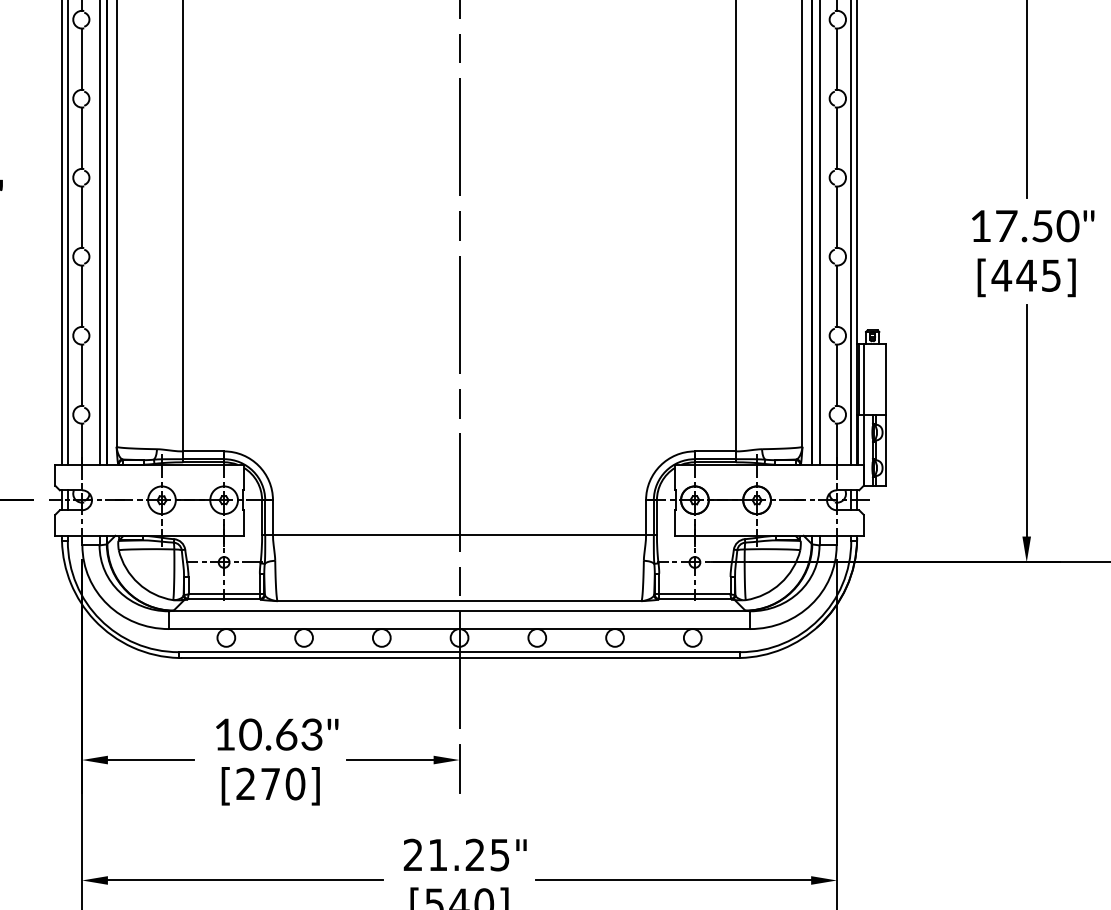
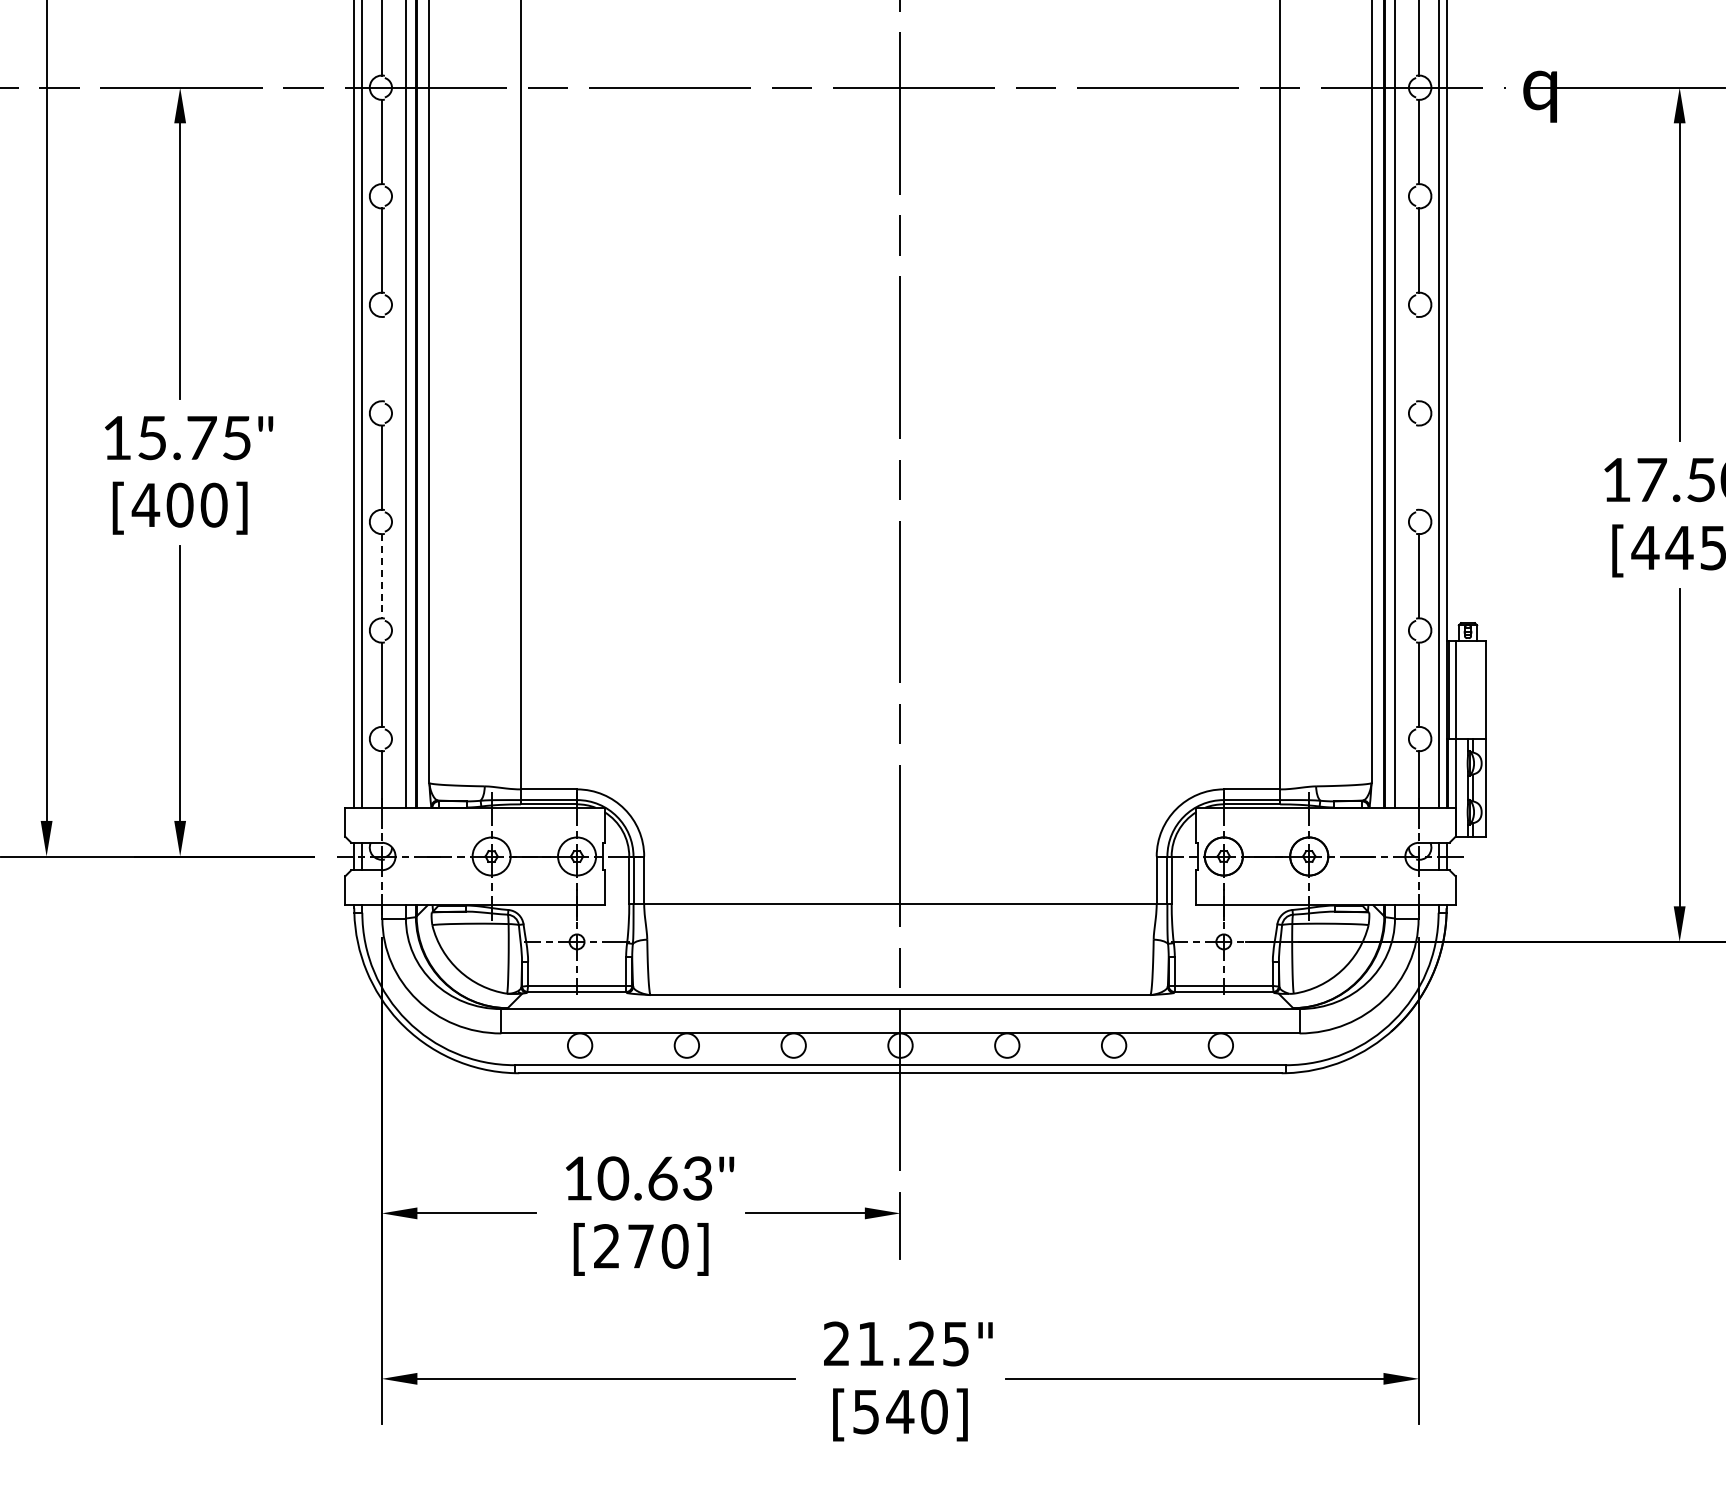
line: (82, 138) -> (382, 359), removed
line: (836, 138) -> (1418, 359), removed
line: (836, 217) -> (1418, 467), removed
line: (82, 296) -> (382, 576), solid -> dashed

